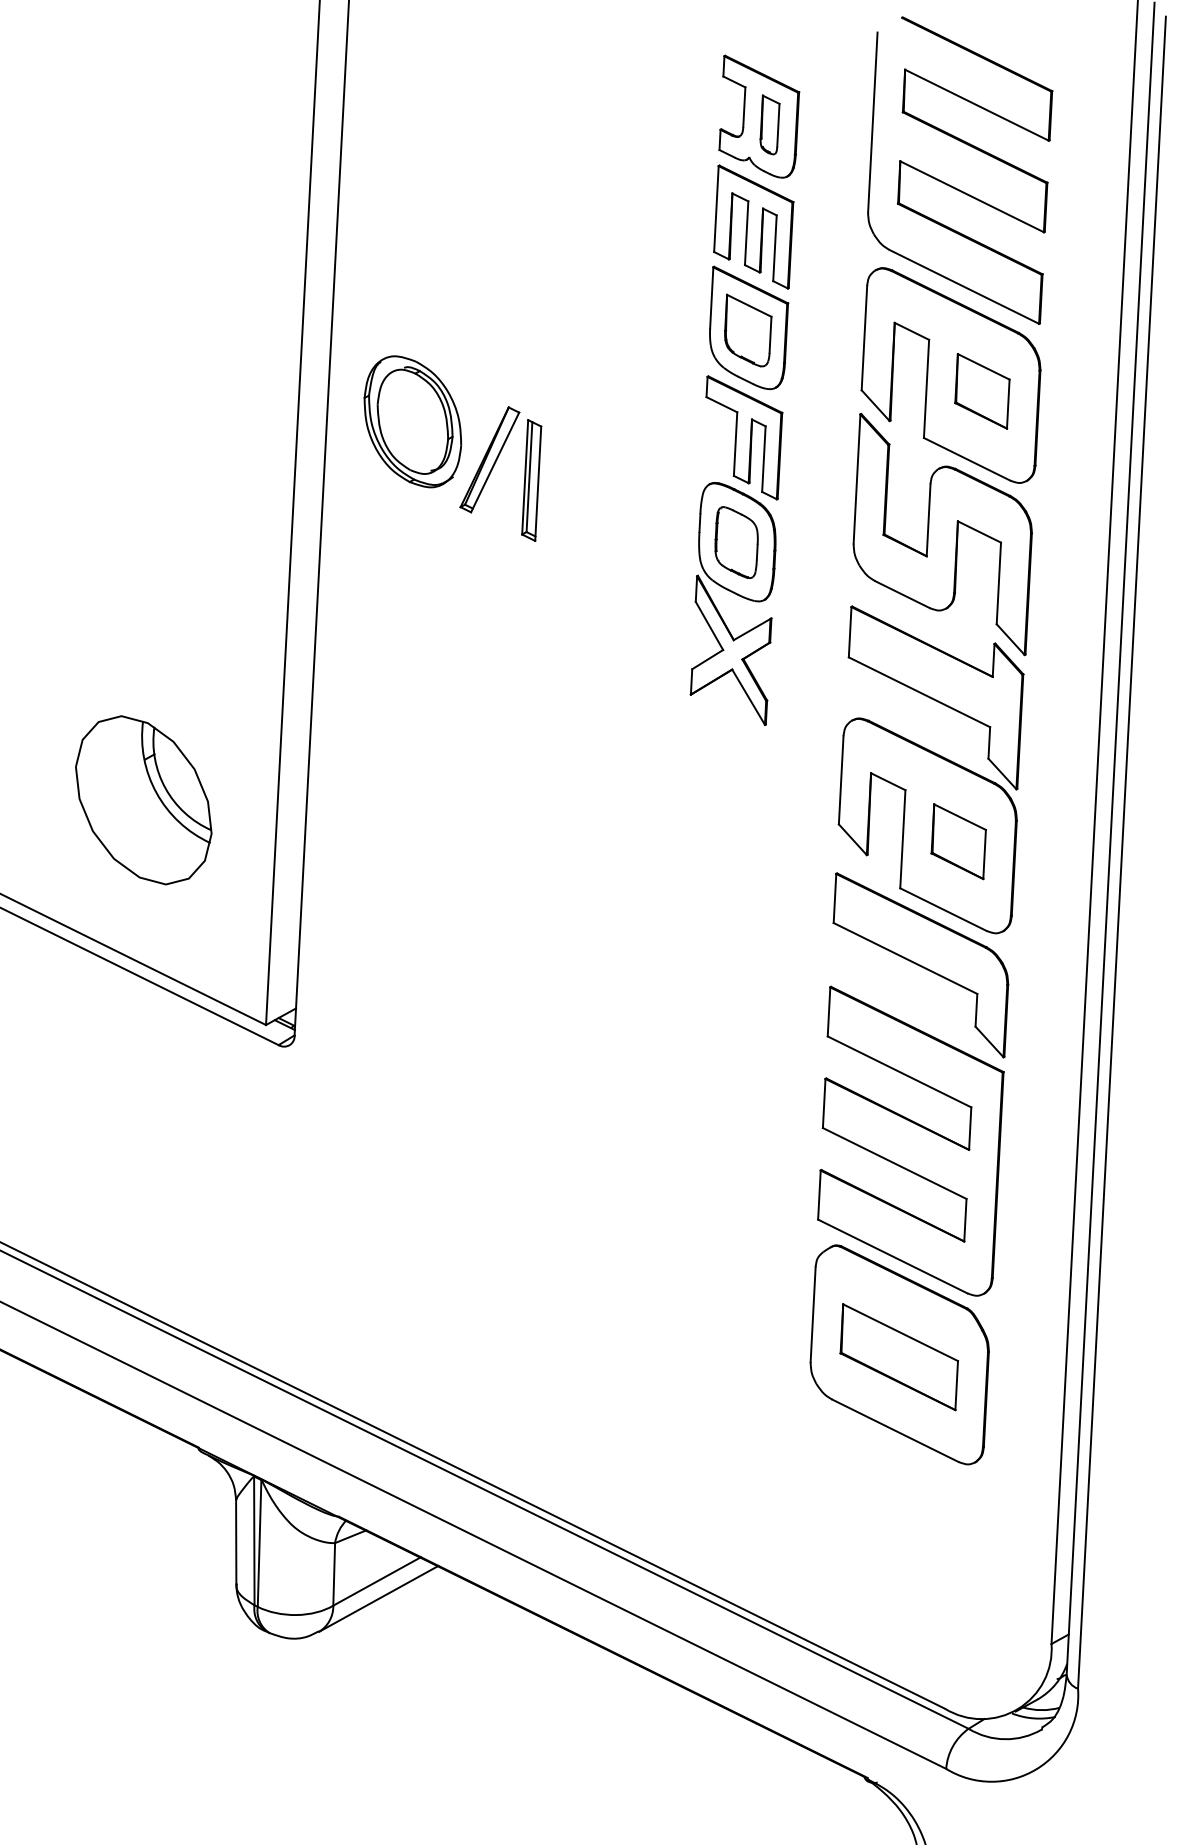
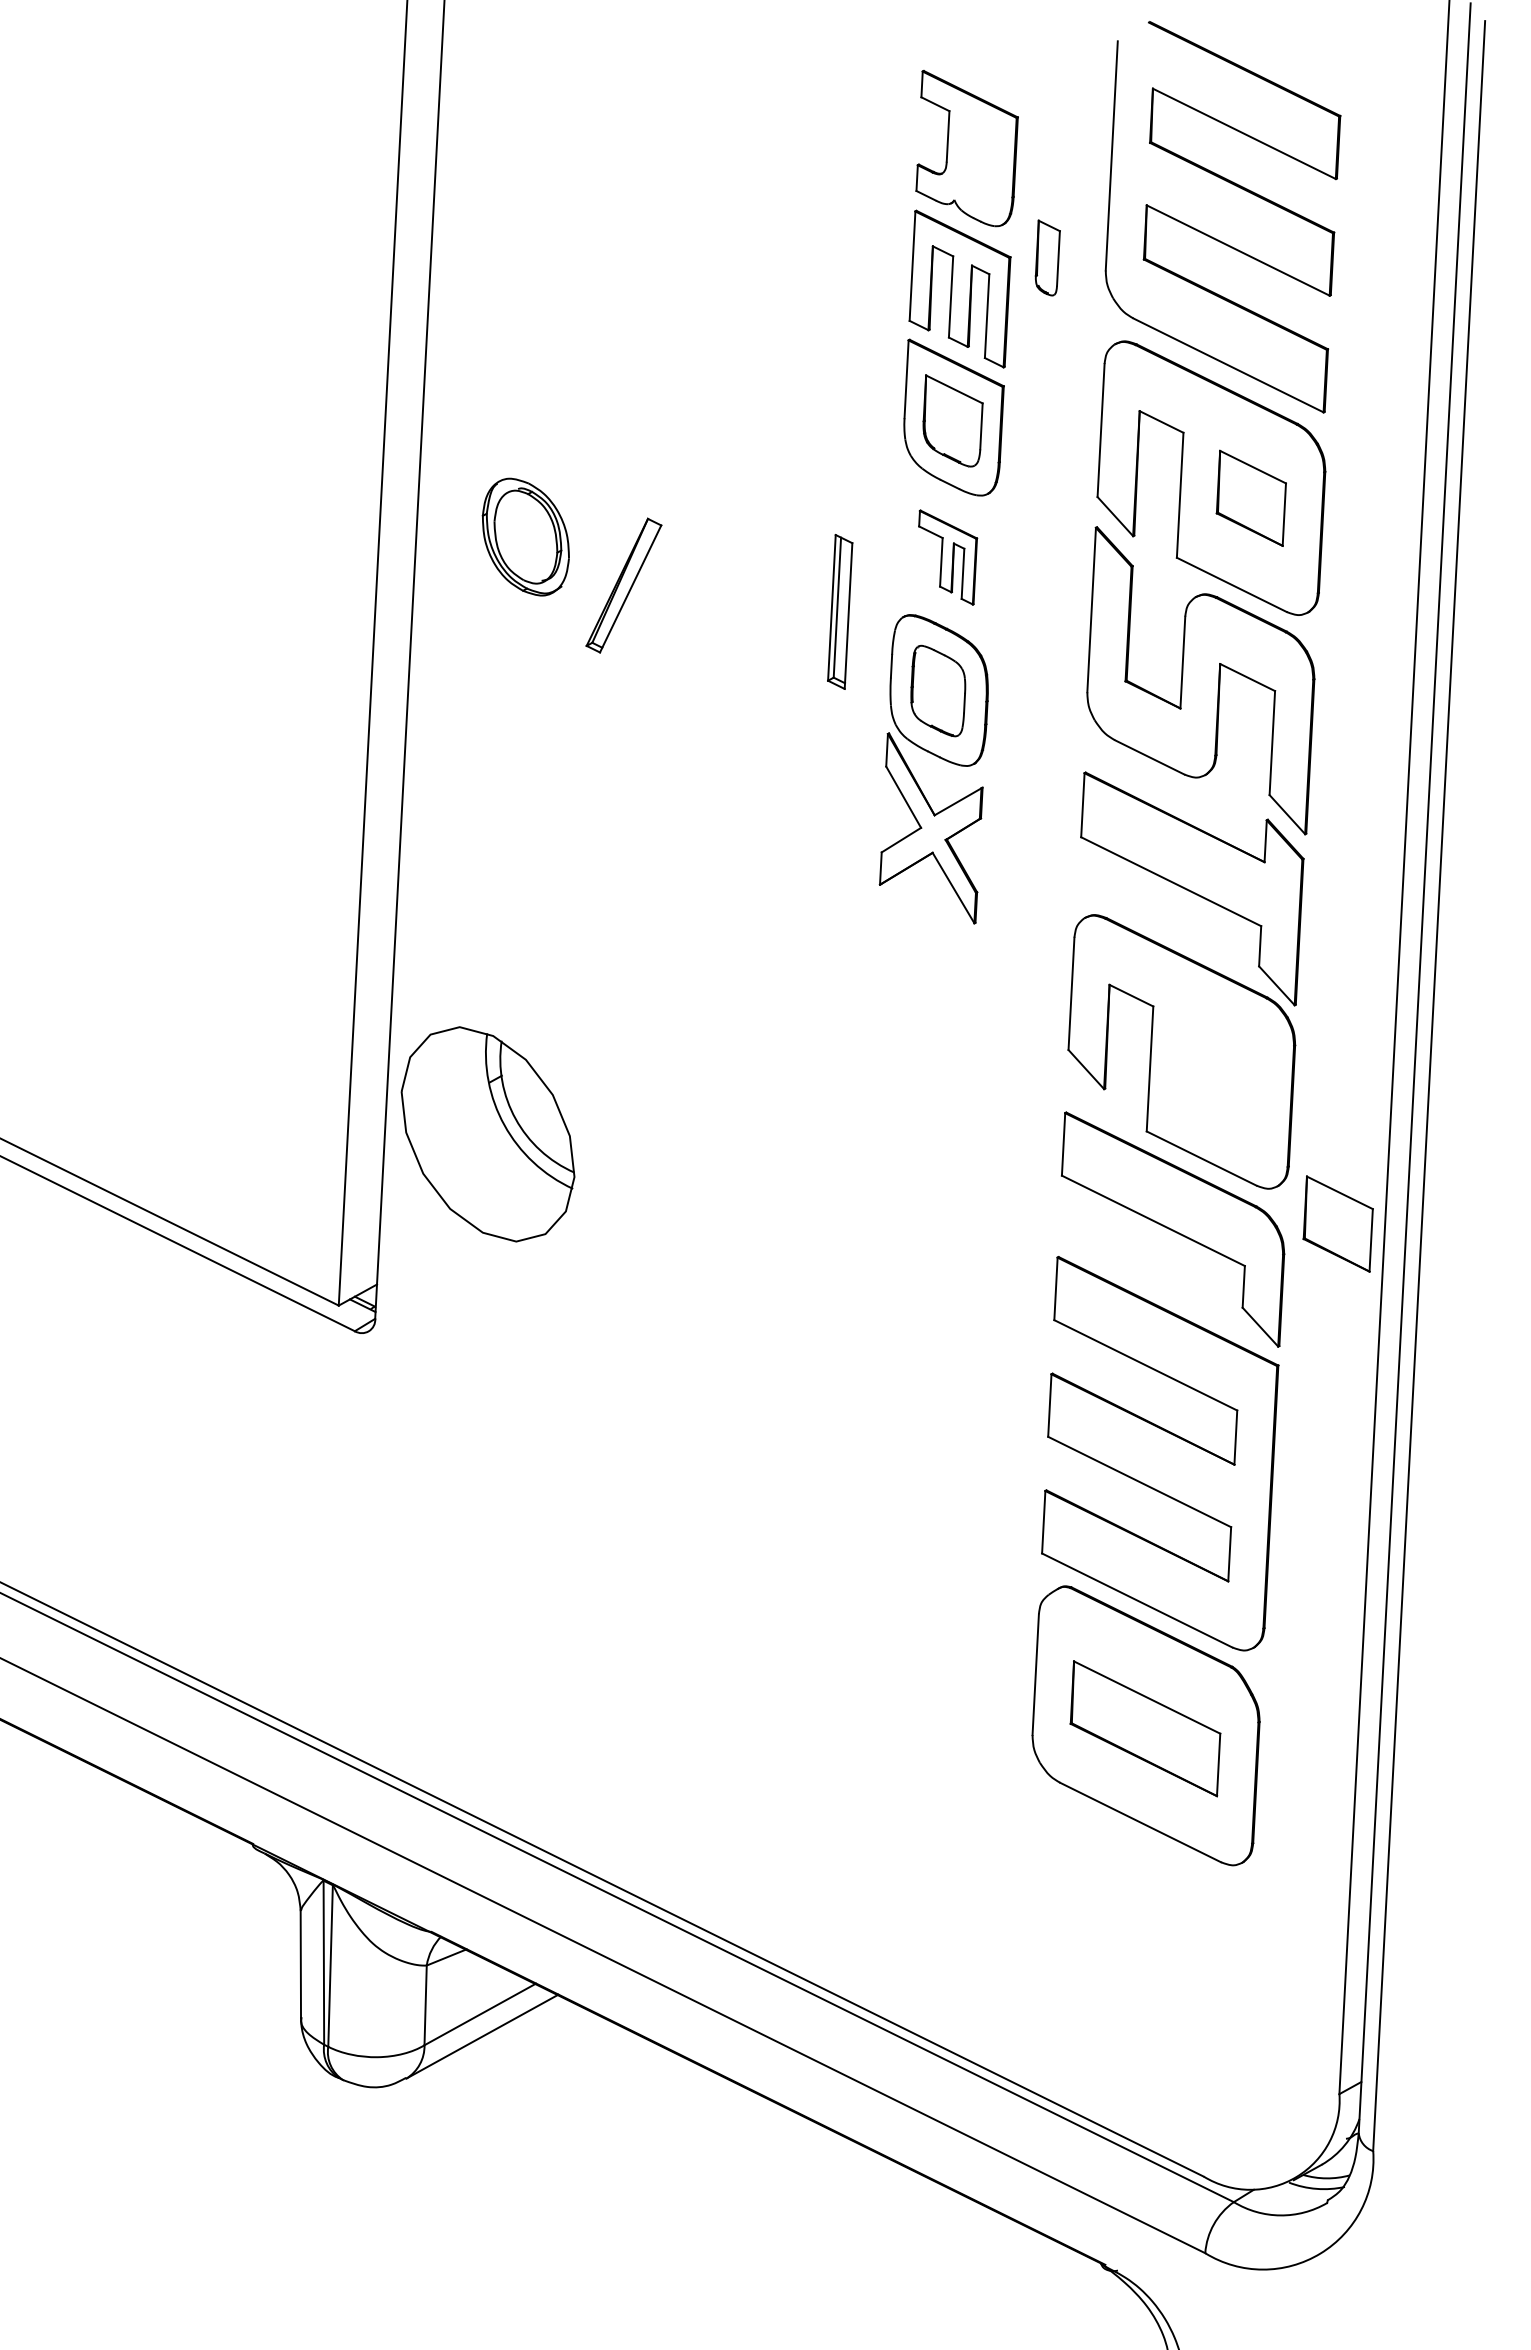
part: (769, 124) -> (1047, 257), moved
part: (412, 421) -> (525, 536), size x0.7
part: (743, 437) -> (947, 557), size x0.6
part: (531, 480) -> (840, 611), moved
part: (143, 800) -> (487, 1134), moved
part: (958, 841) -> (1337, 1223), moved

